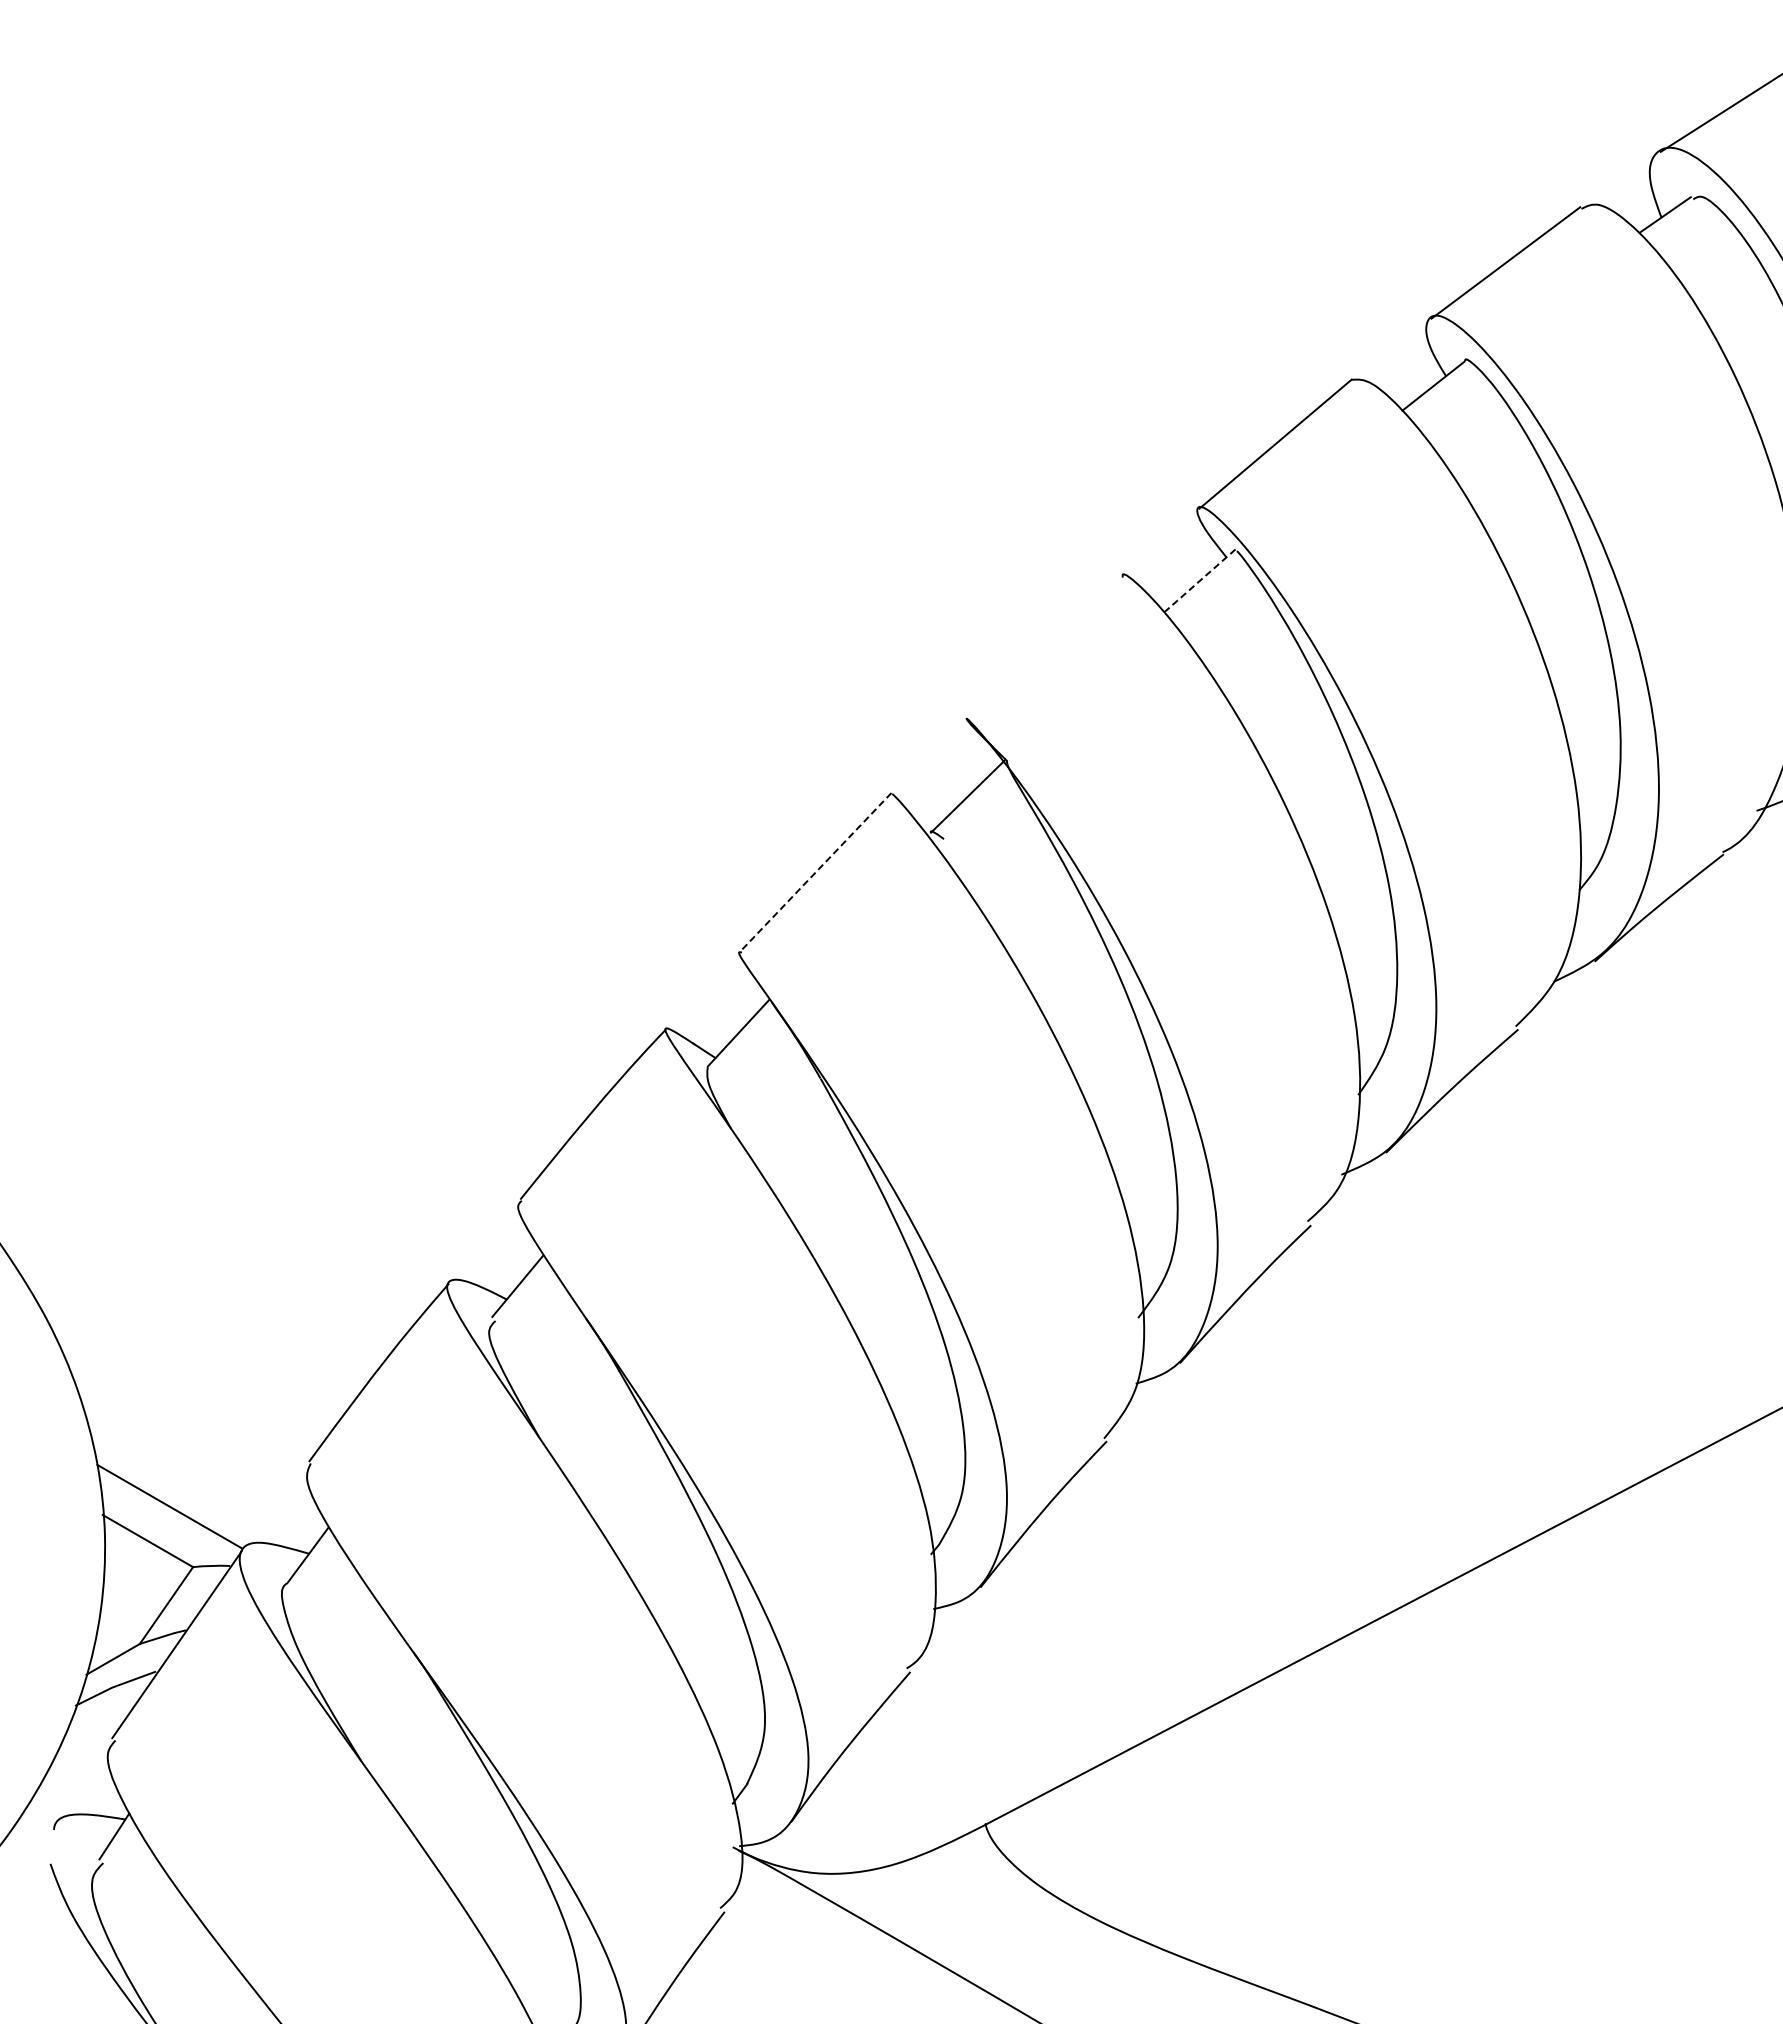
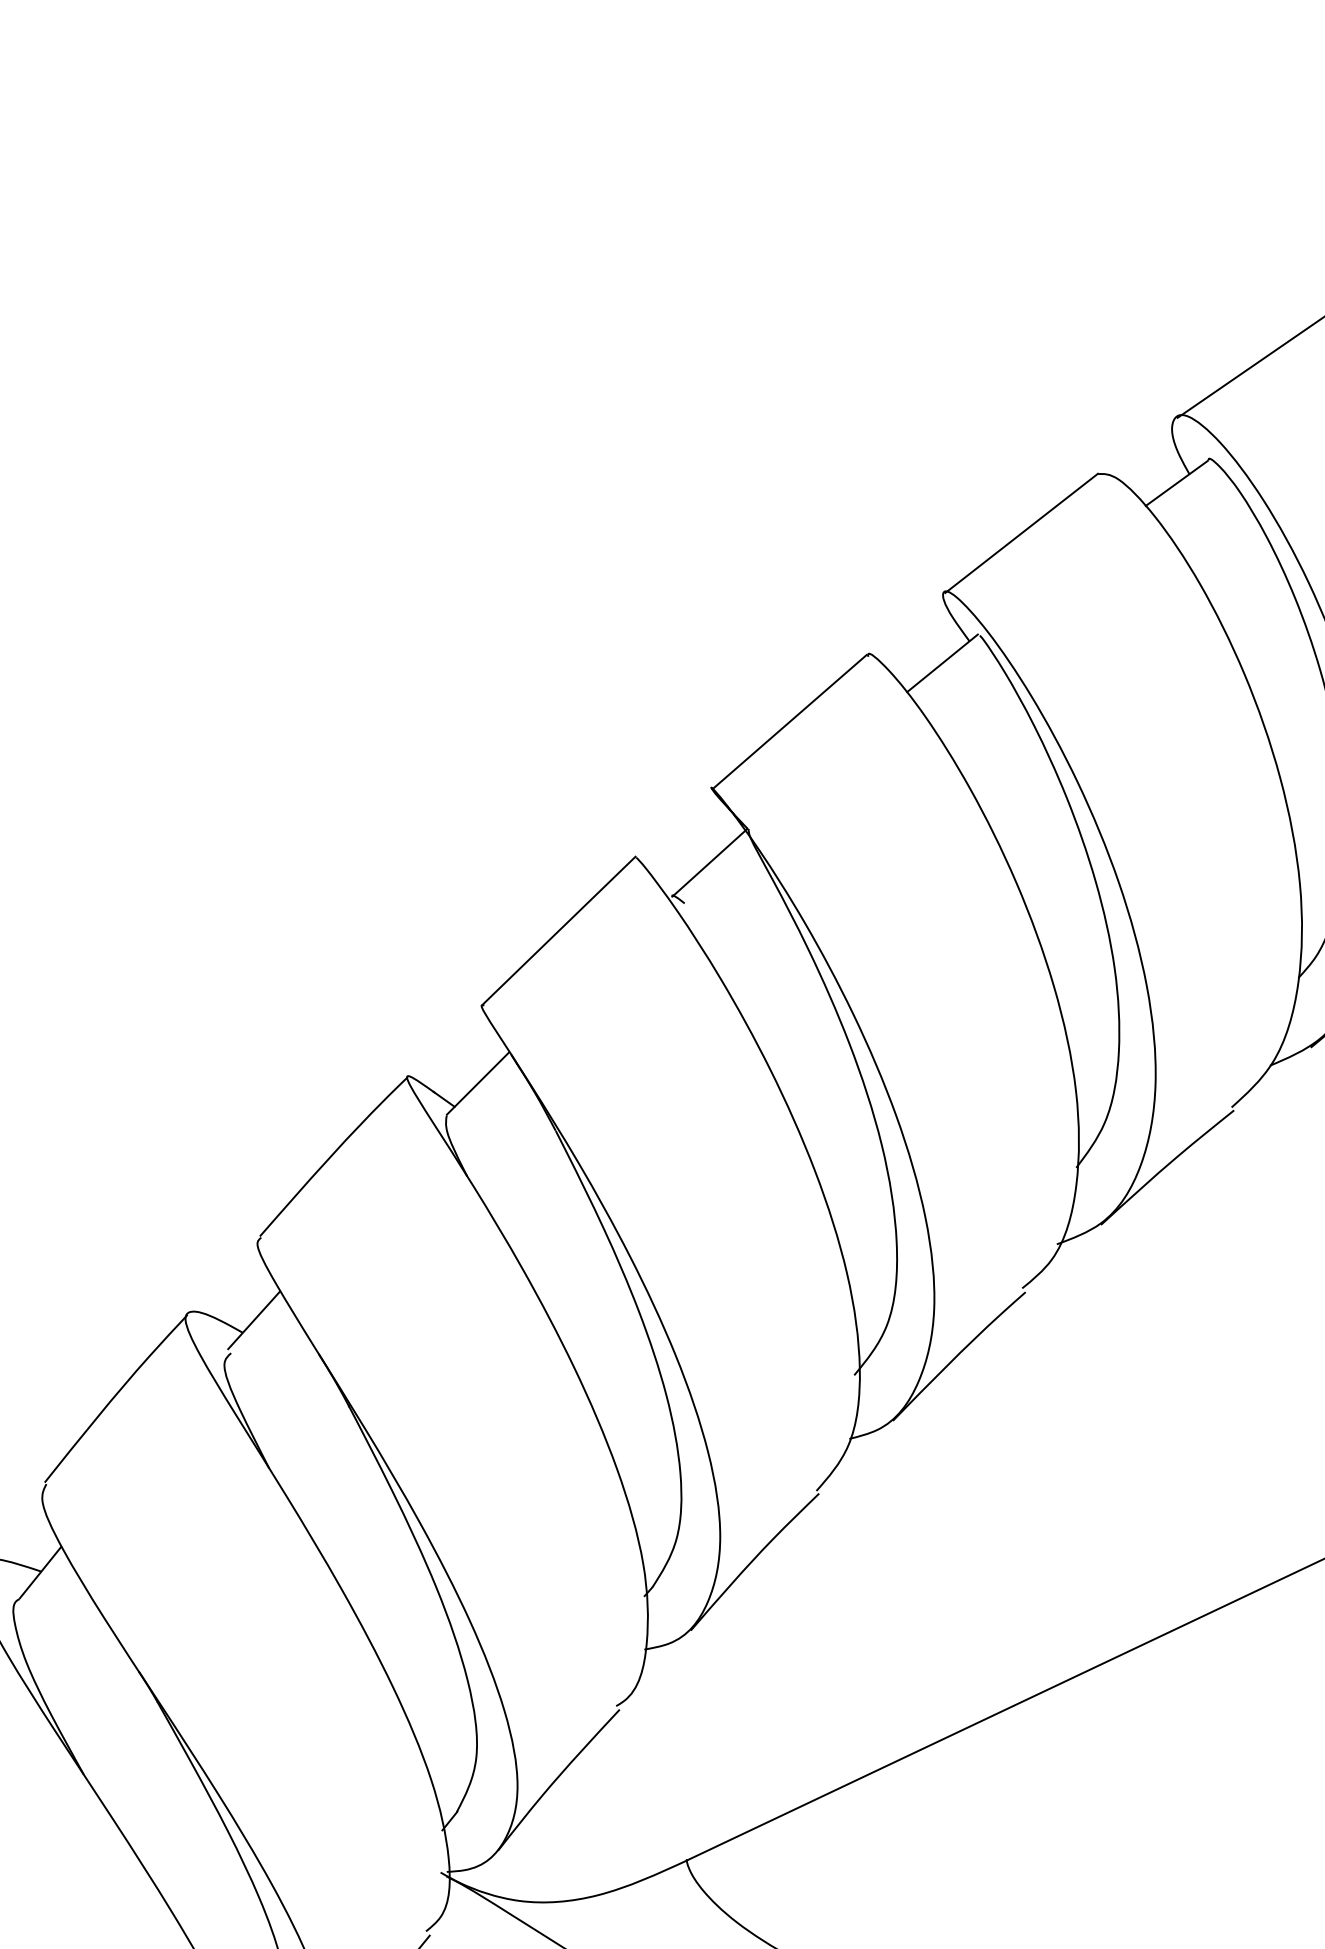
line: (1199, 581) -> (942, 663), dashed -> solid
line: (1044, 647) -> (789, 721), added
line: (815, 872) -> (558, 930), dashed -> solid

